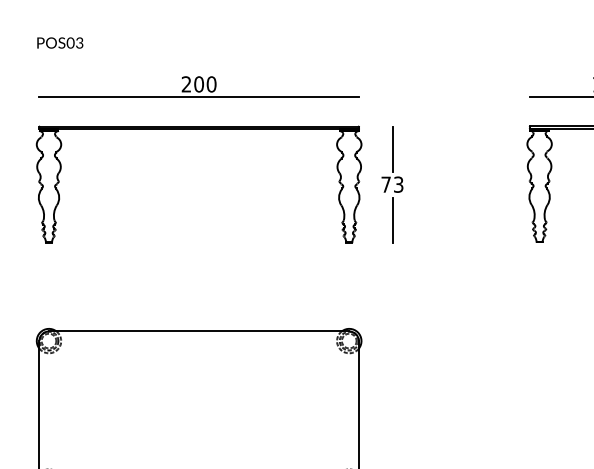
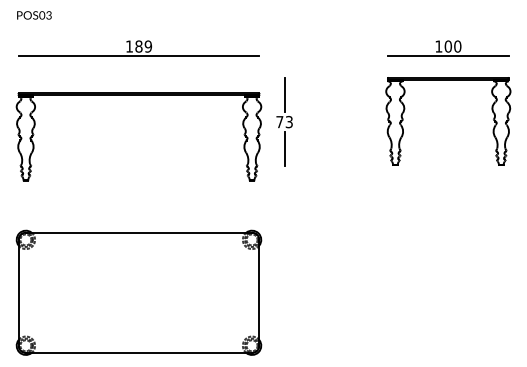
text: (198, 84) -> (138, 46), 200 -> 189
part: (198, 129) -> (138, 95), moved

